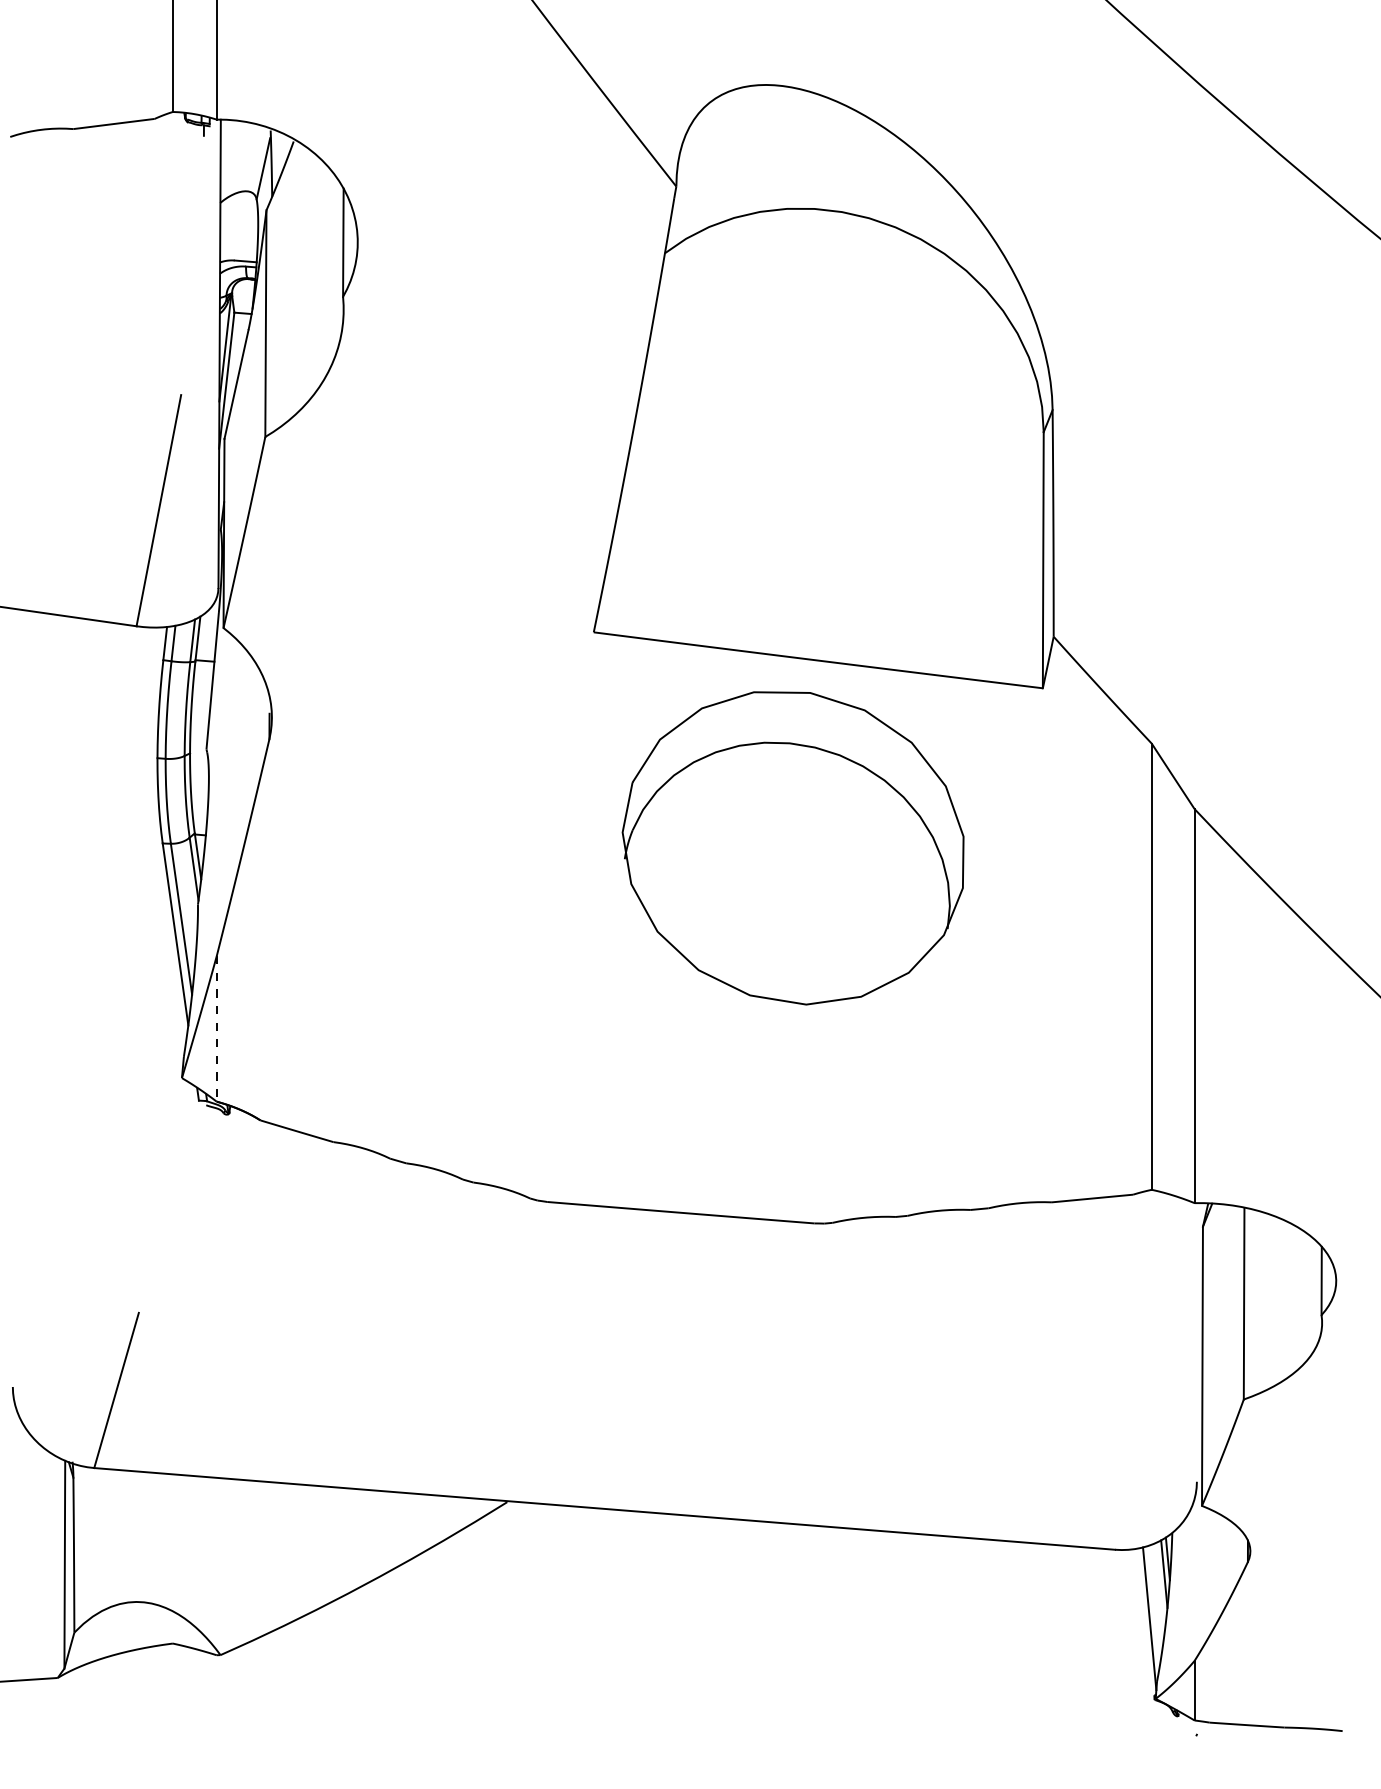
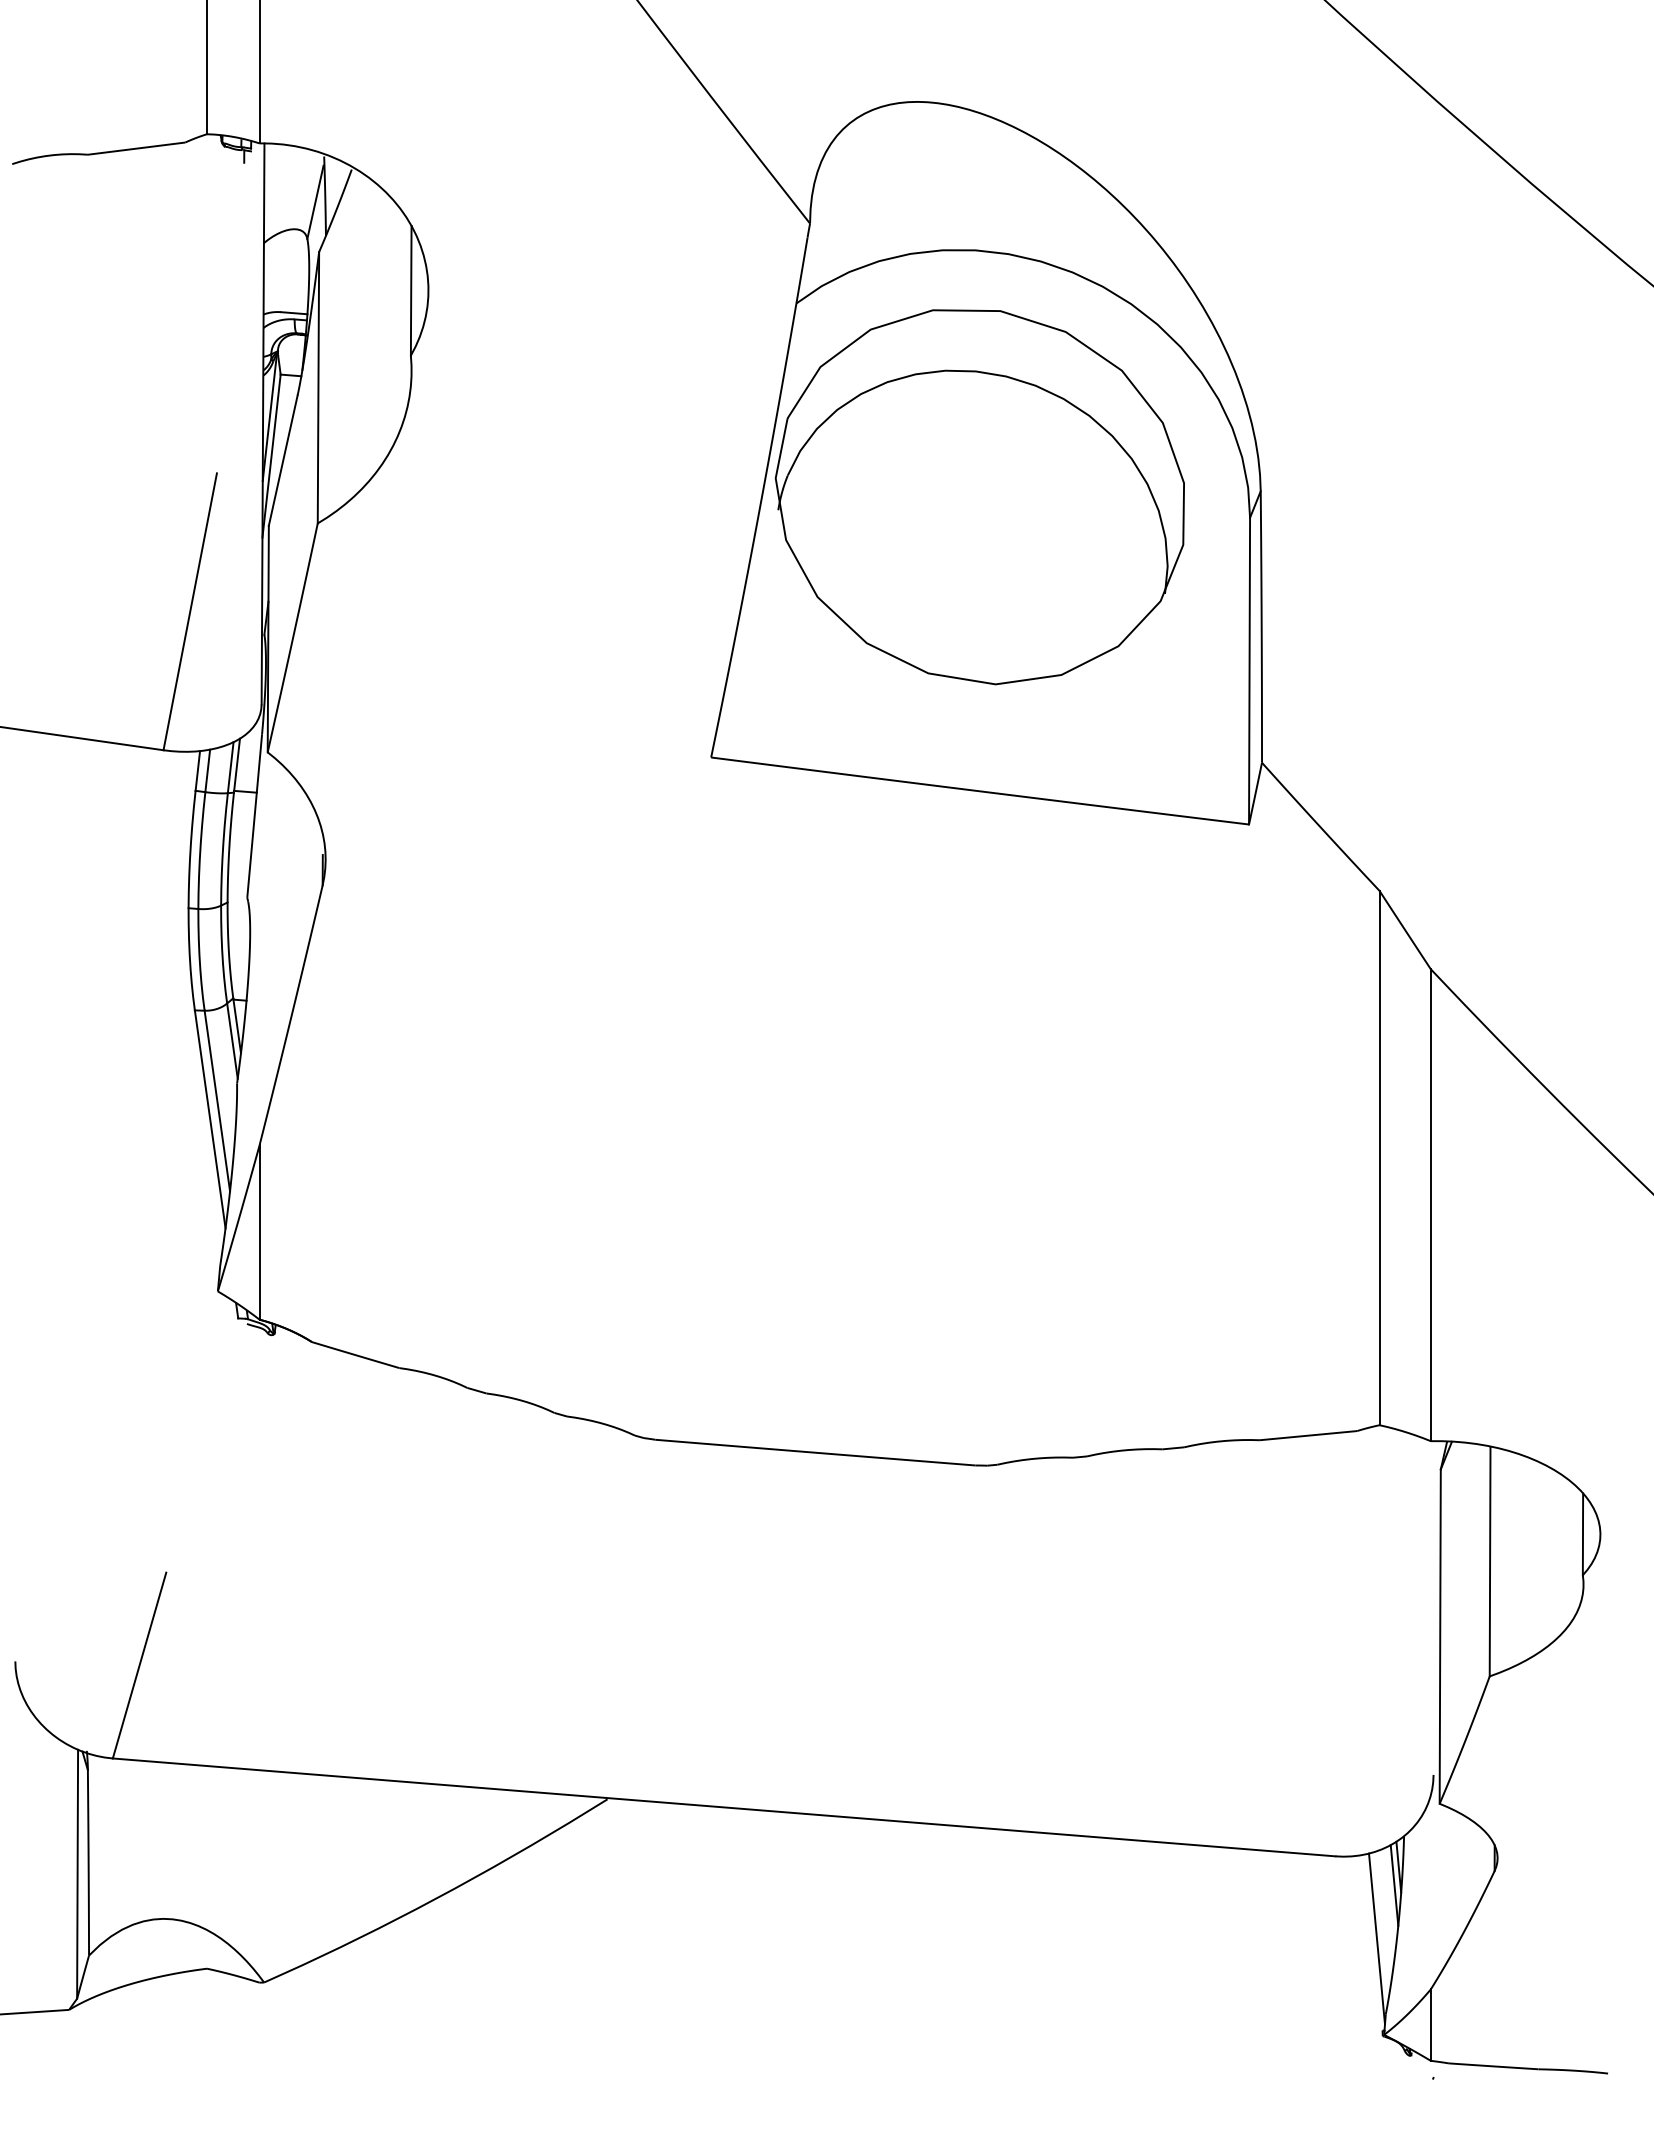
part: (792, 848) -> (979, 497), moved
line: (216, 1029) -> (259, 1233), dashed -> solid

